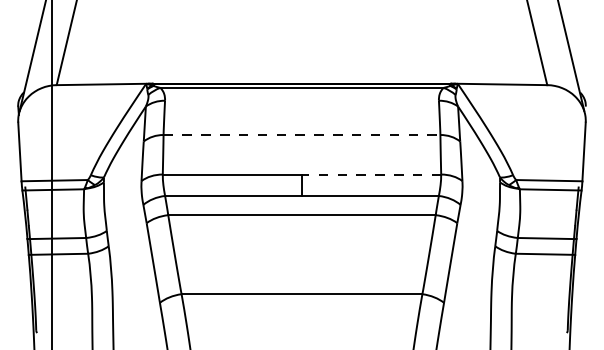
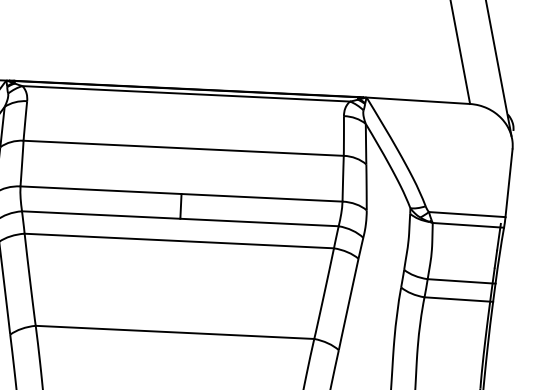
line: (302, 135) -> (184, 148), dashed -> solid
line: (371, 174) -> (261, 197), dashed -> solid

